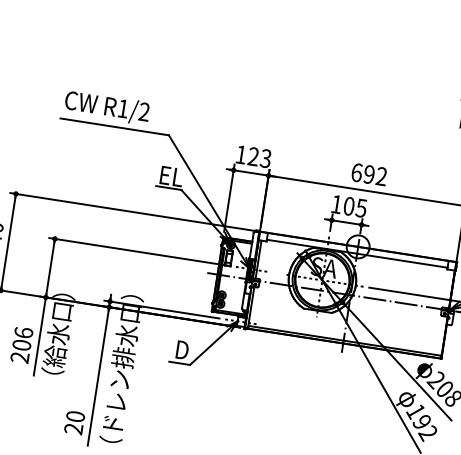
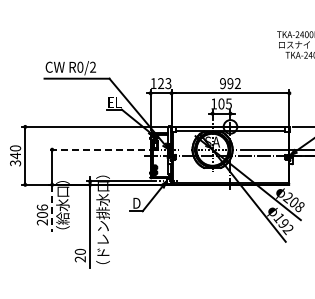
text: (123, 107) -> (80, 66), R1/2 -> R0/2
text: (357, 172) -> (223, 83), 692 -> 992
line: (138, 251) -> (102, 149), solid -> dashed
line: (40, 337) -> (52, 208), solid -> dashed

